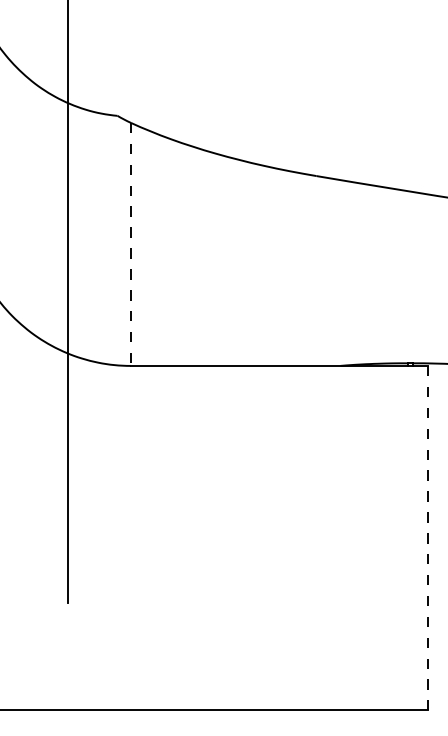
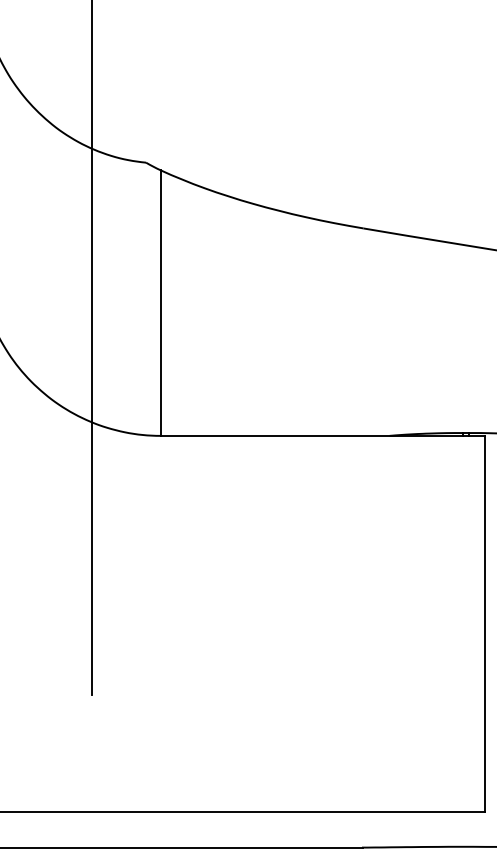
line: (130, 244) -> (160, 303), dashed -> solid
line: (427, 537) -> (484, 623), dashed -> solid

